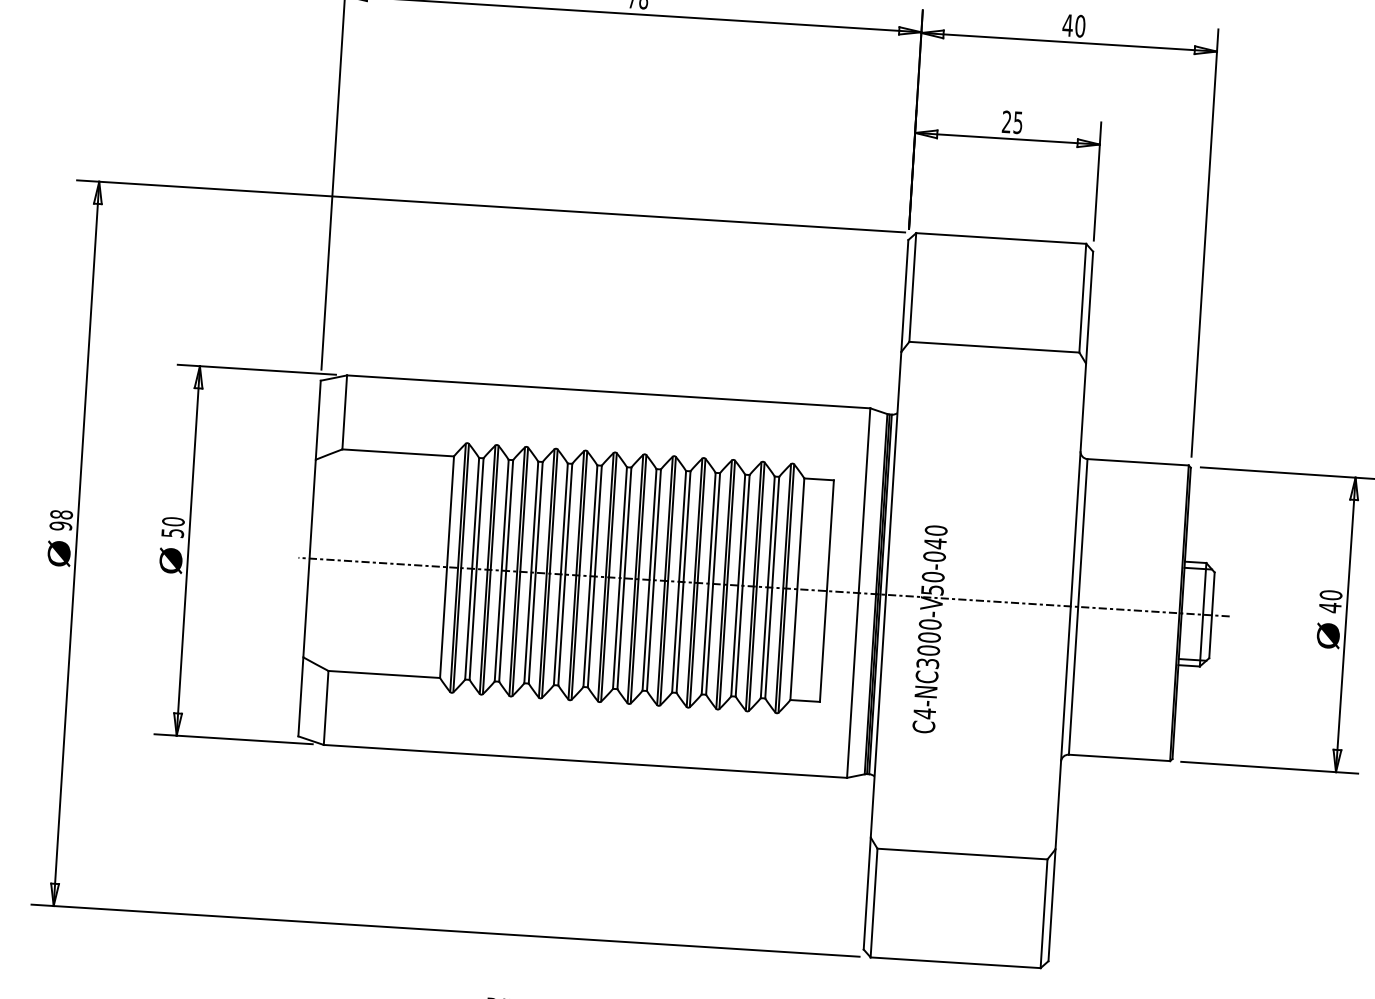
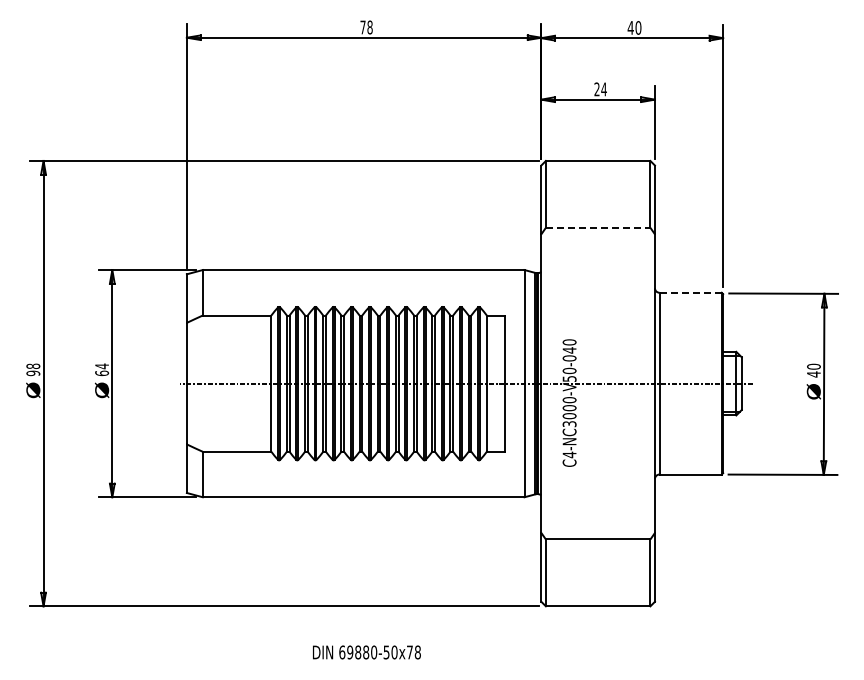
text: (1017, 122) -> (603, 89), 25 -> 24
line: (994, 346) -> (598, 227), solid -> dashed
line: (1137, 461) -> (690, 292), solid -> dashed
text: (173, 526) -> (102, 369), 50 -> 64

